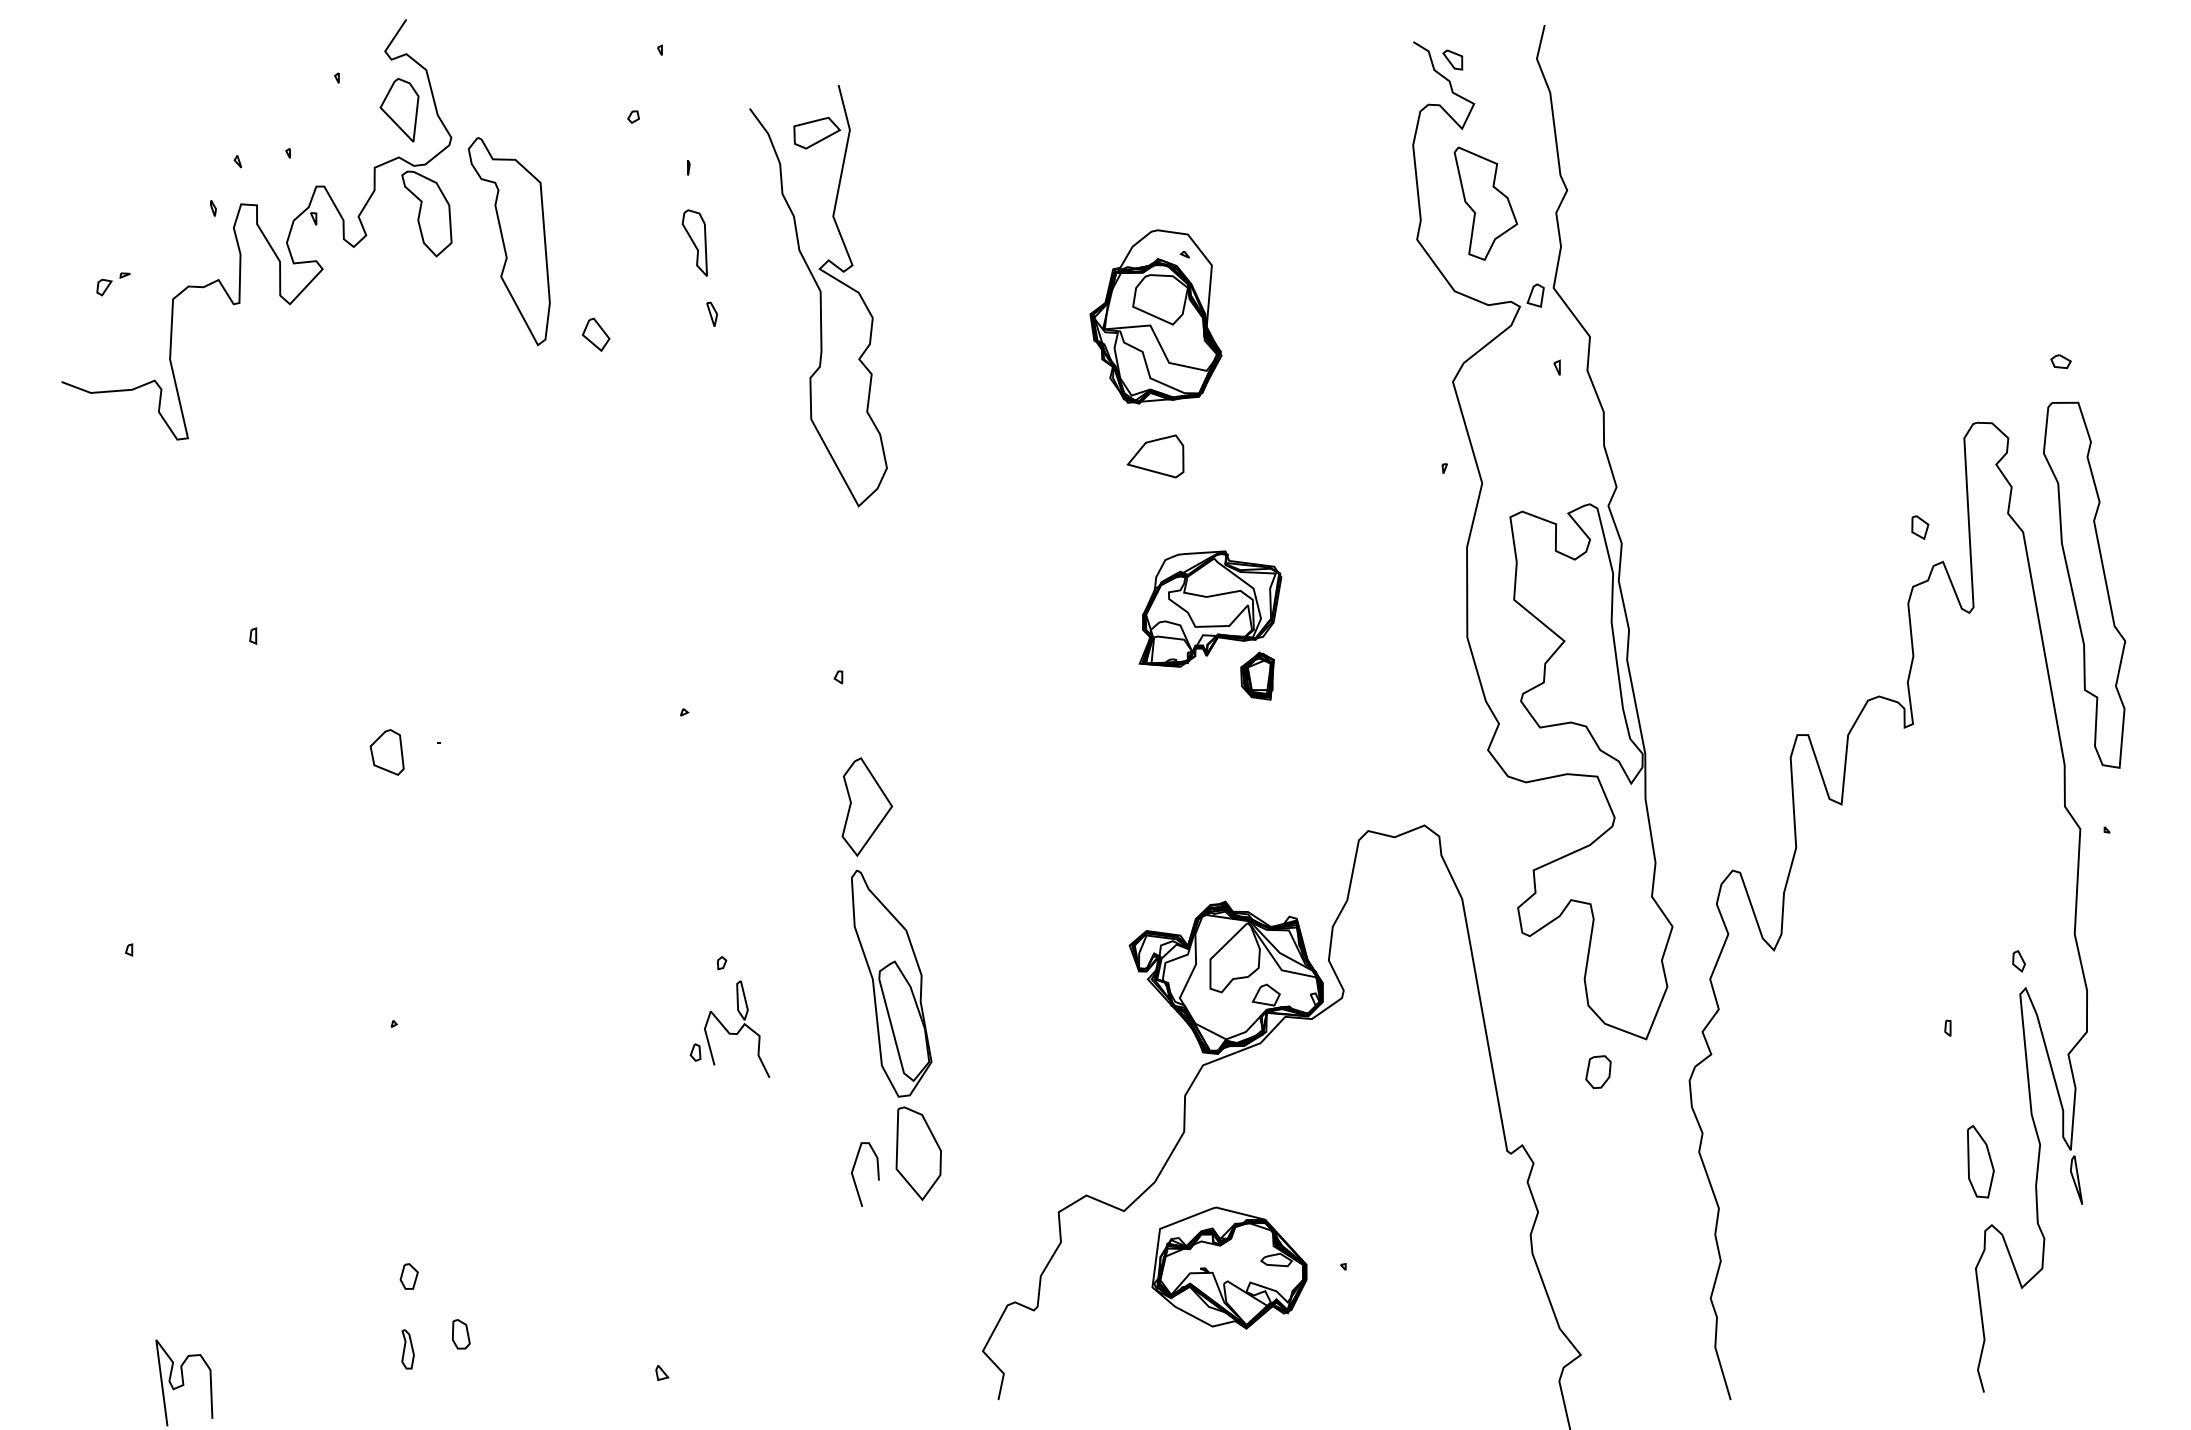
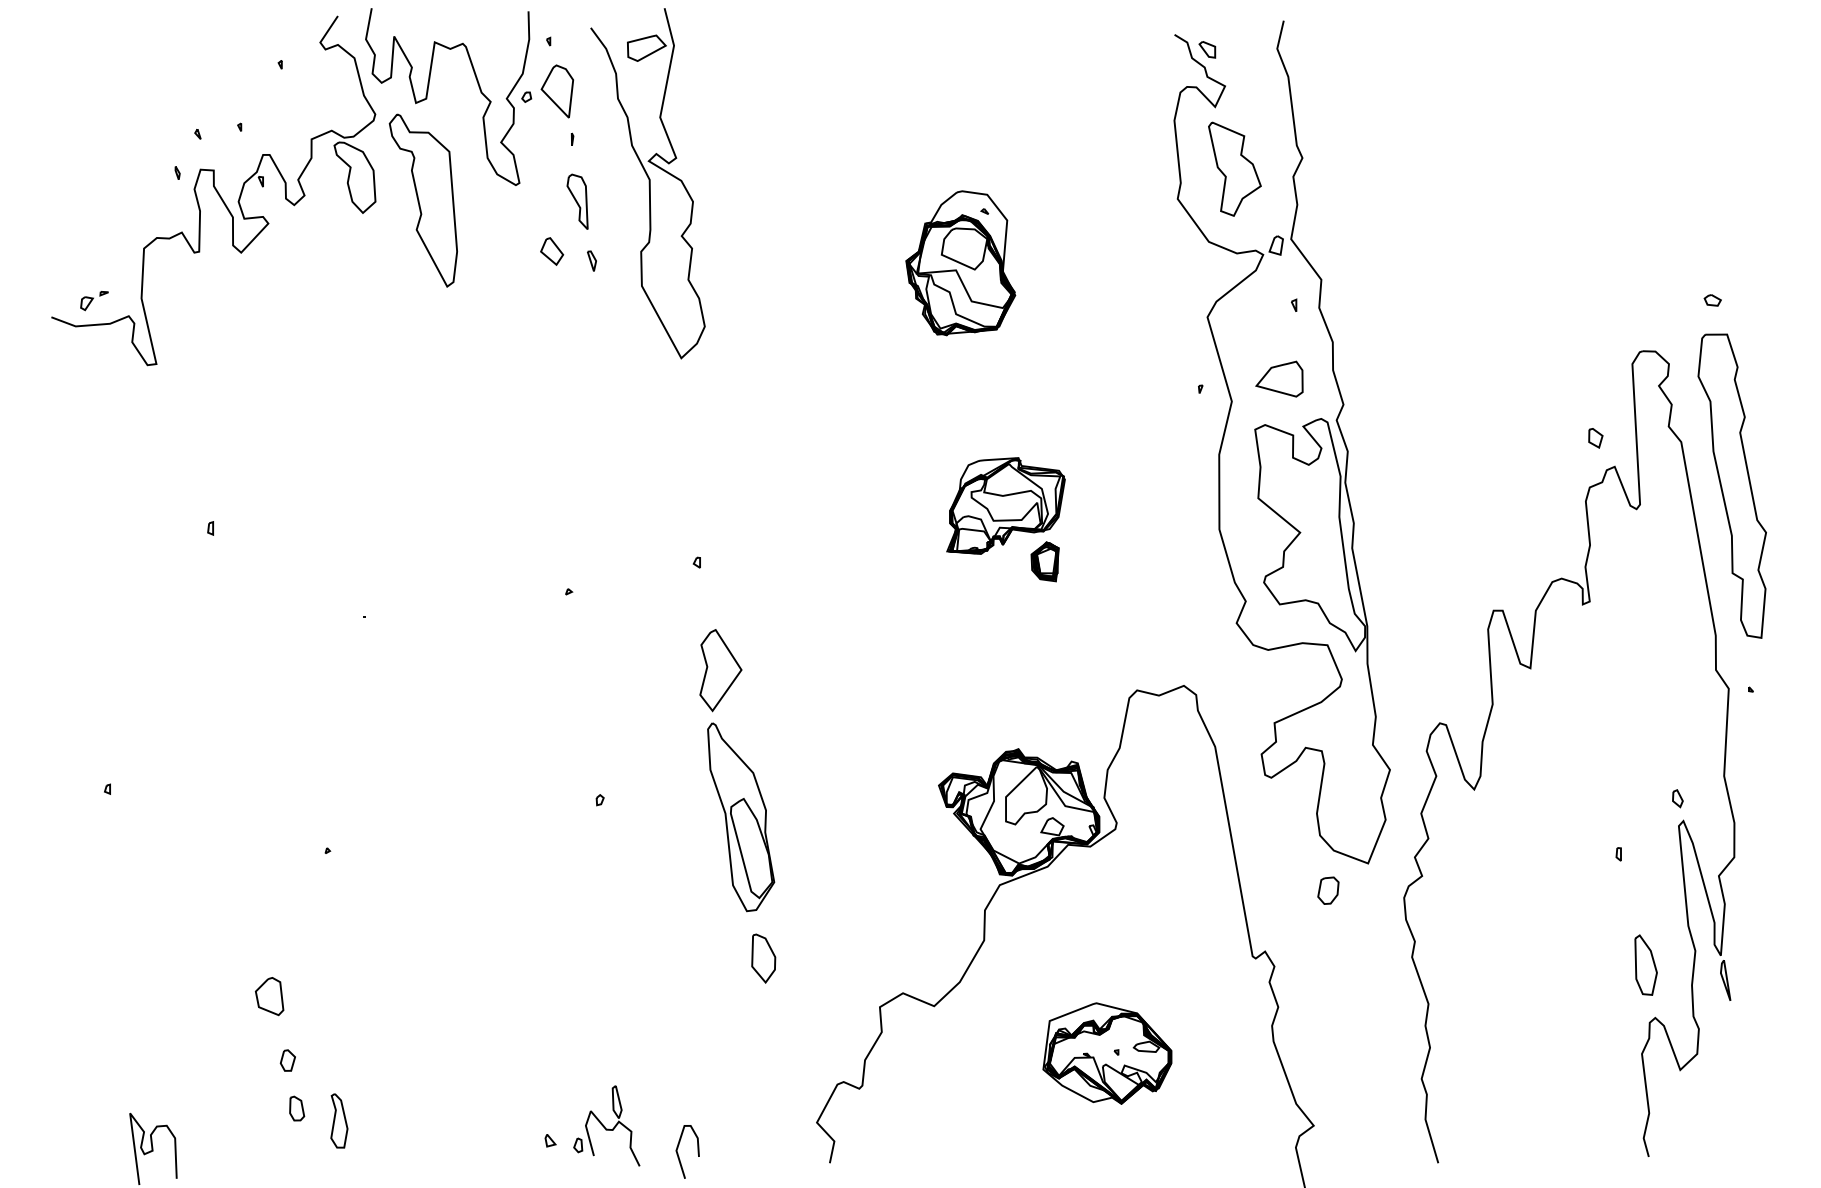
part: (399, 110) -> (557, 91), moved
curve: (514, 115) -> (427, 95), added
part: (113, 284) -> (94, 301), moved
part: (818, 296) -> (647, 183), moved
part: (596, 334) -> (552, 251), moved
part: (1155, 456) -> (1279, 379), moved
part: (386, 752) -> (269, 996), moved
part: (729, 1028) -> (606, 1125), moved
part: (918, 1153) -> (763, 958), size x0.62
curve: (854, 1177) -> (678, 1154), moved
part: (1229, 1267) -> (1107, 1053), moved
part: (408, 1276) -> (287, 1060), moved
part: (461, 1334) -> (297, 1108), moved
part: (407, 1349) -> (338, 1121), size x1.67

